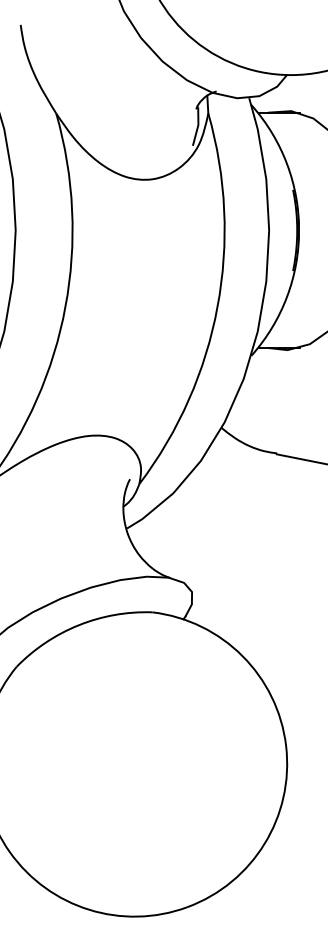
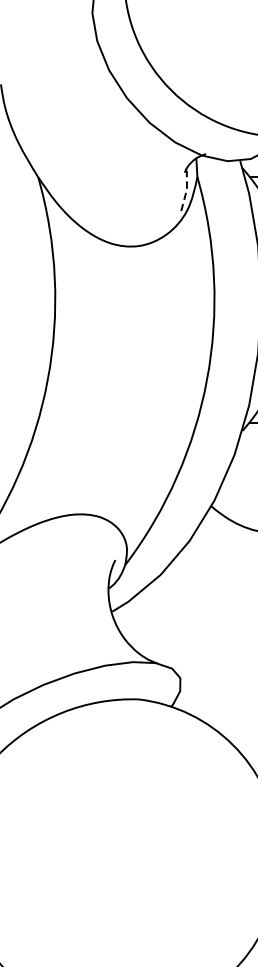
line: (198, 125) -> (187, 189), solid -> dashed

